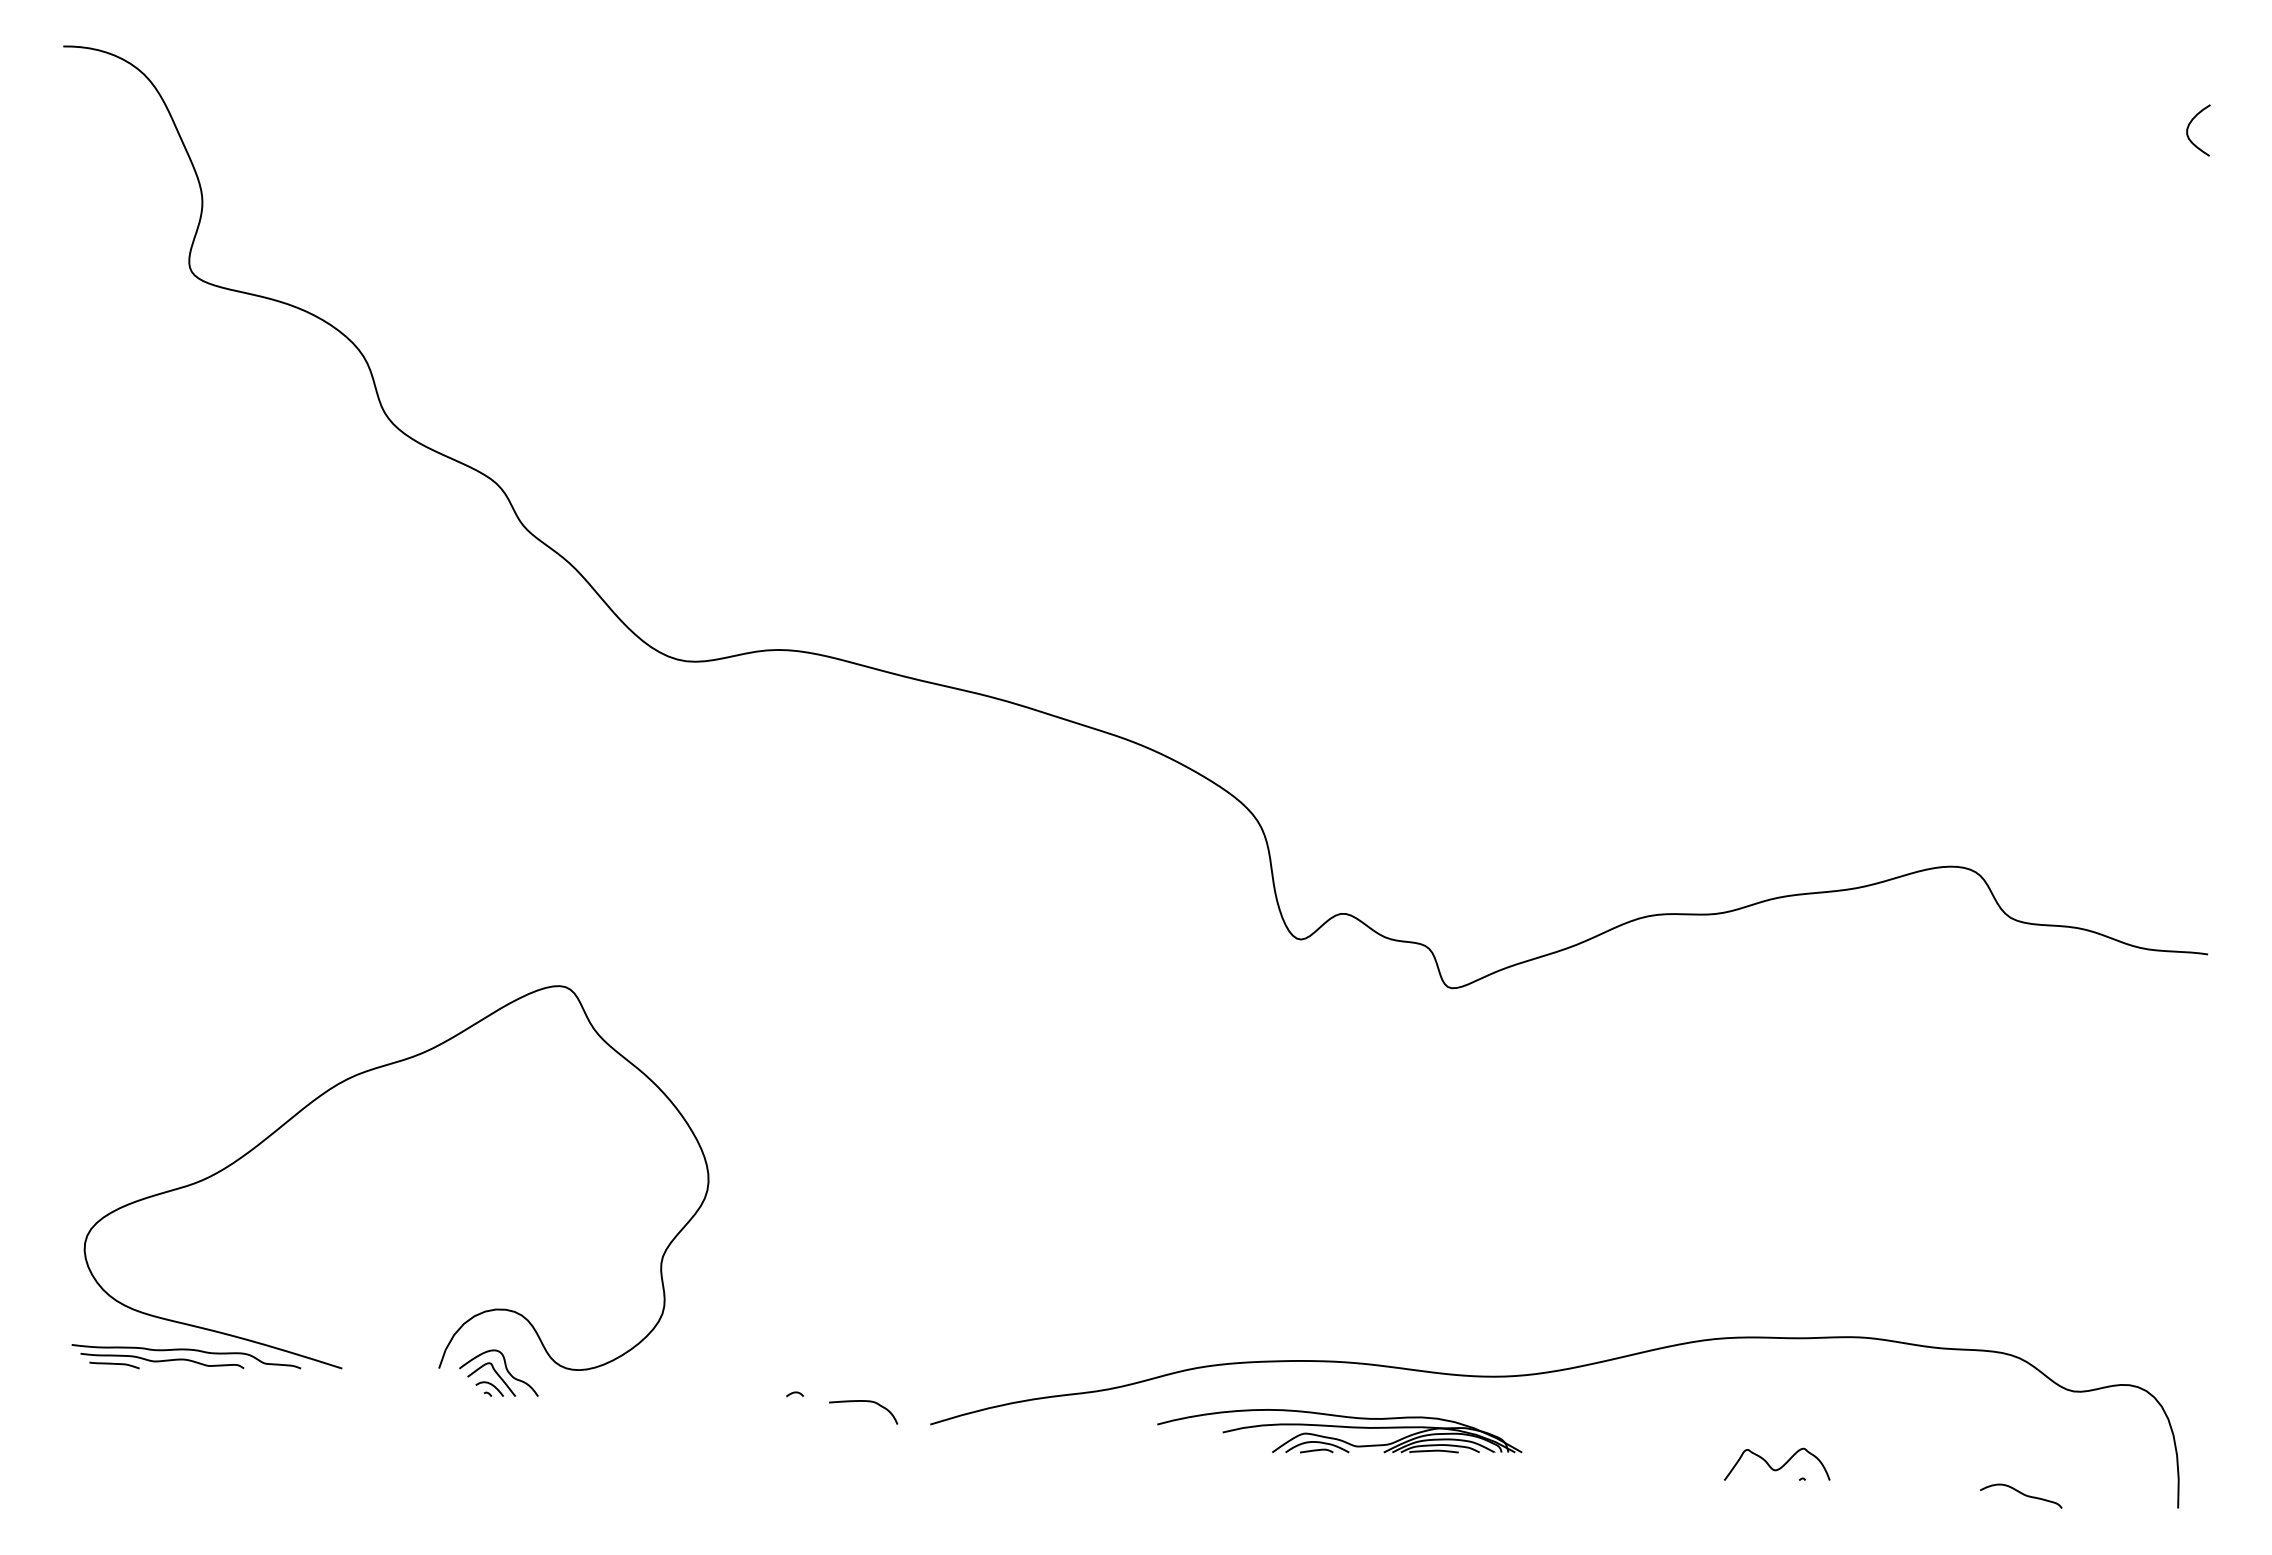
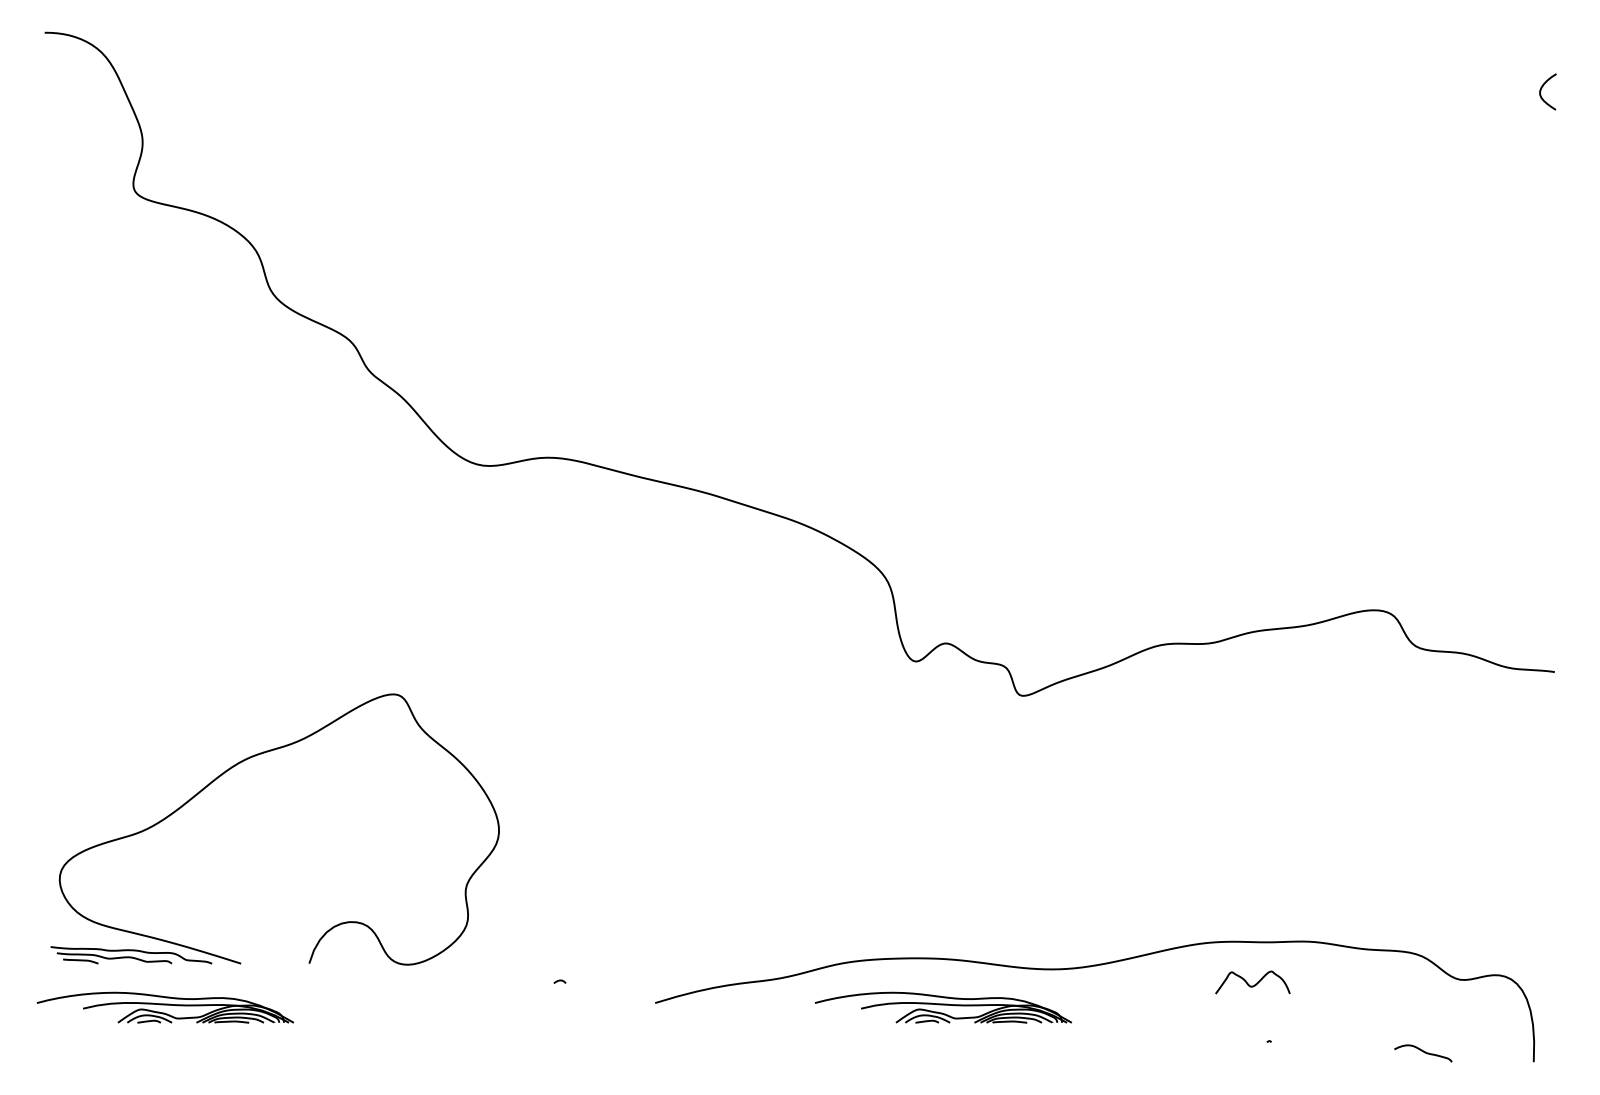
part: (498, 1372) -> (351, 966), removed
curve: (867, 1402) -> (610, 987), removed
part: (234, 1431) -> (165, 1007), added
curve: (1779, 1467) -> (1254, 984), moved

